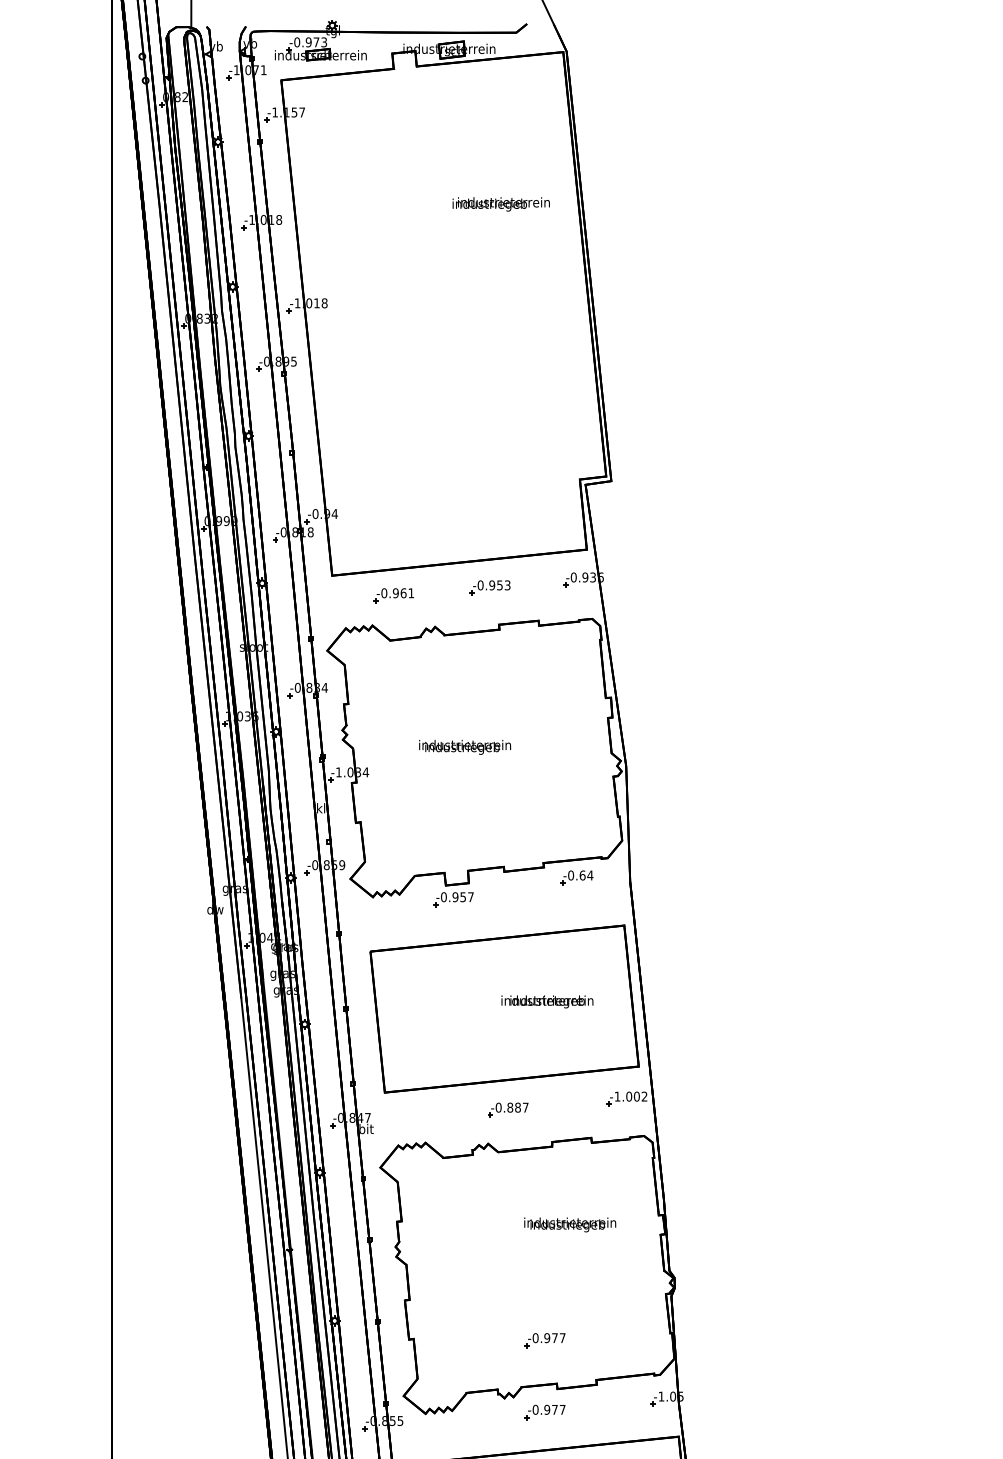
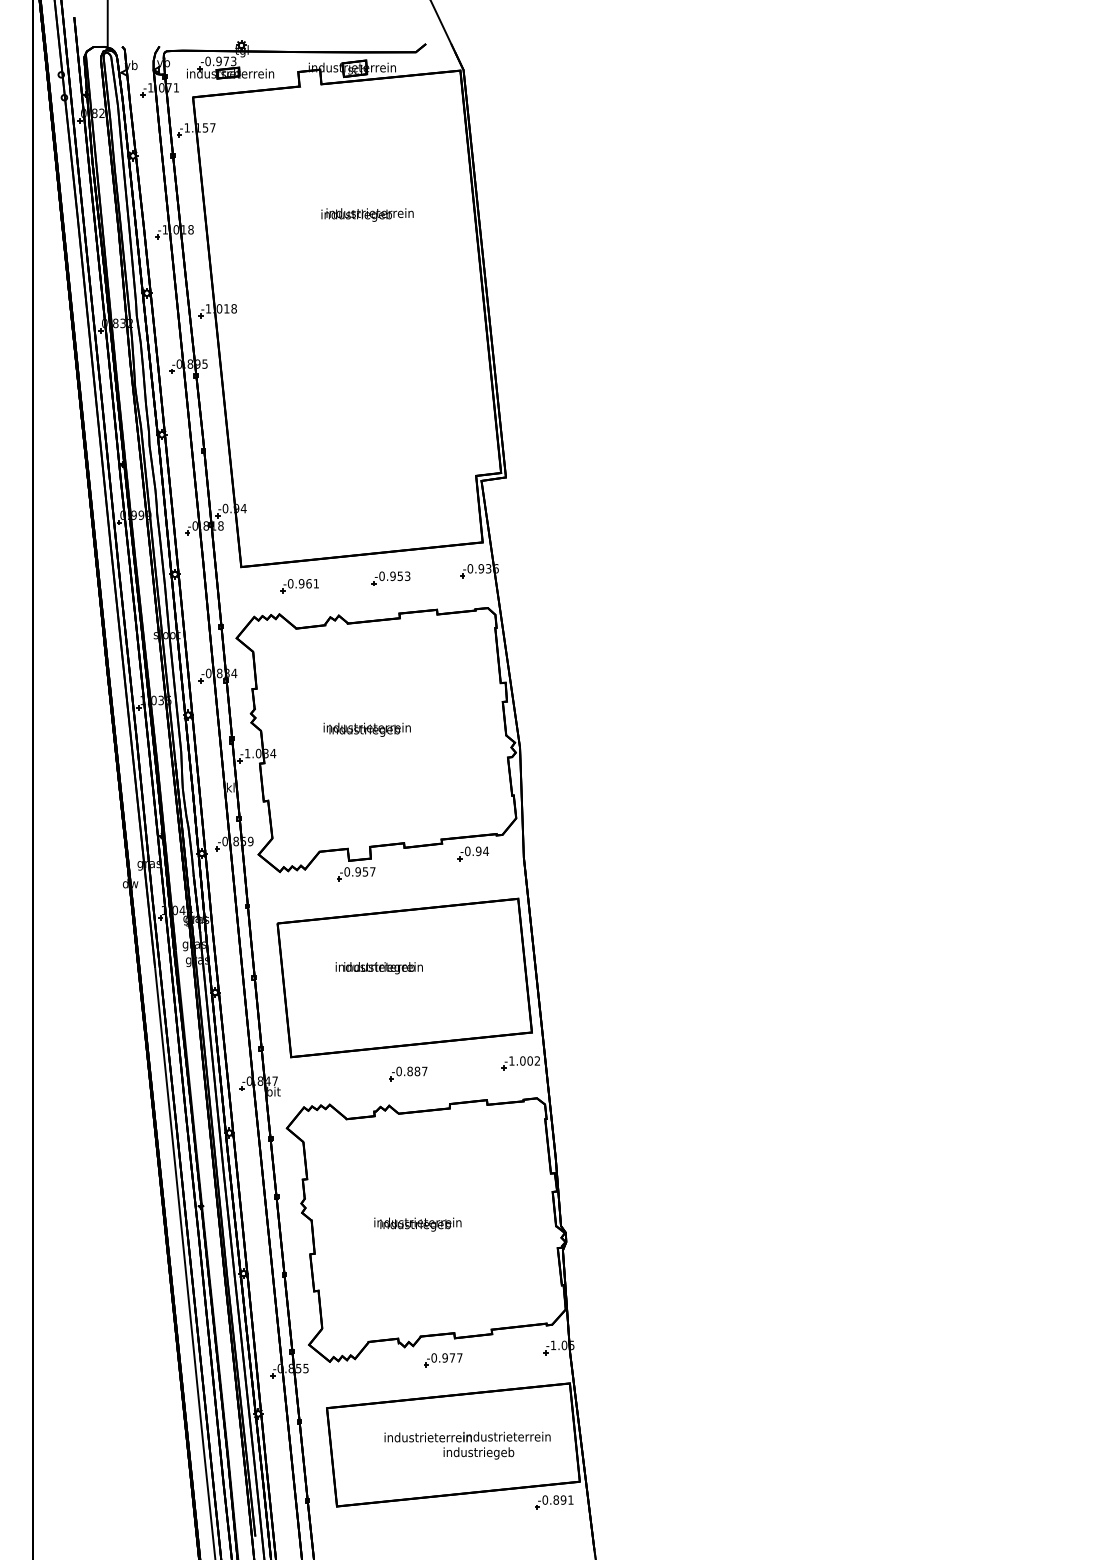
text: (501, 203) -> (367, 214), moved
text: (582, 875) -> (478, 851), -0.64 -> -0.94
text: (546, 1002) -> (378, 968), moved
text: (569, 1224) -> (417, 1224), moved
part: (545, 1340) -> (443, 1292), removed

